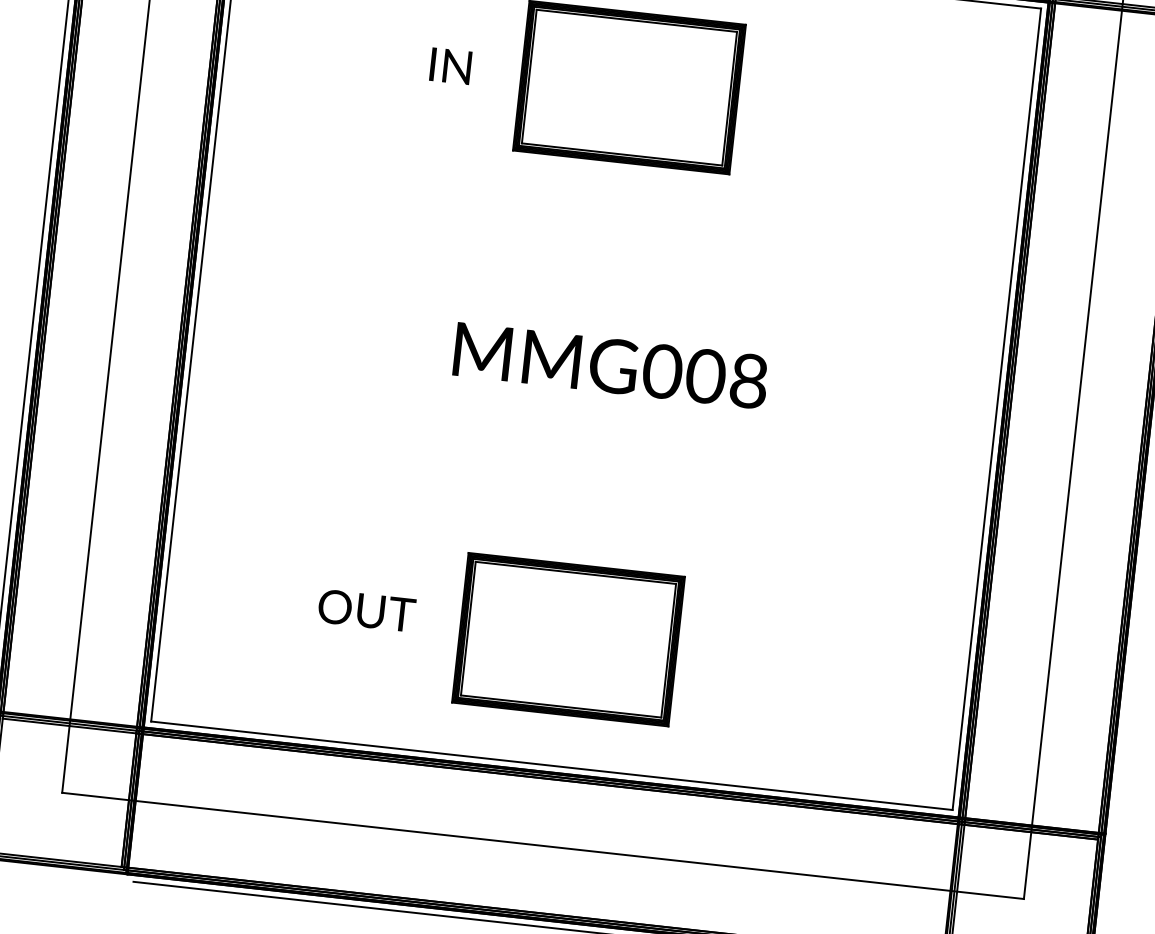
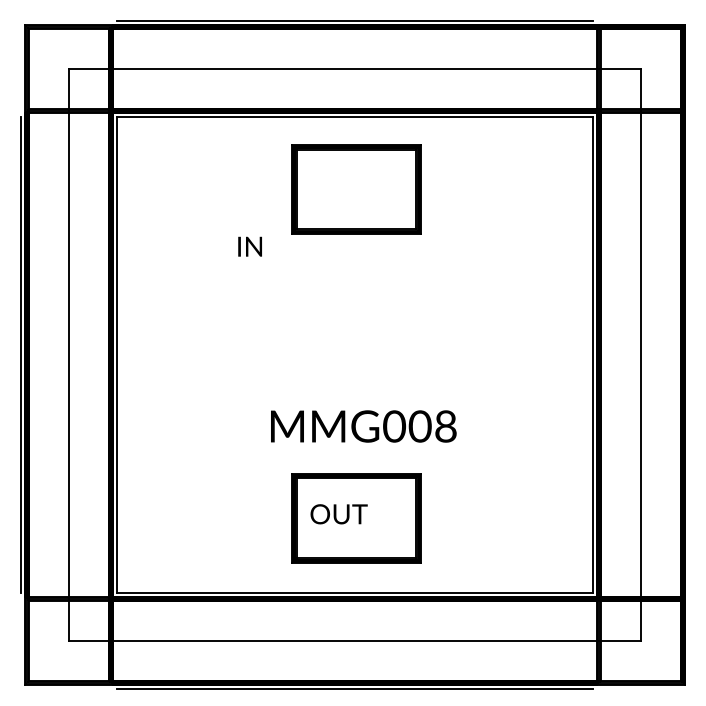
text: (449, 65) -> (249, 246), moved
text: (610, 365) -> (363, 426), moved
text: (365, 610) -> (338, 514), moved

